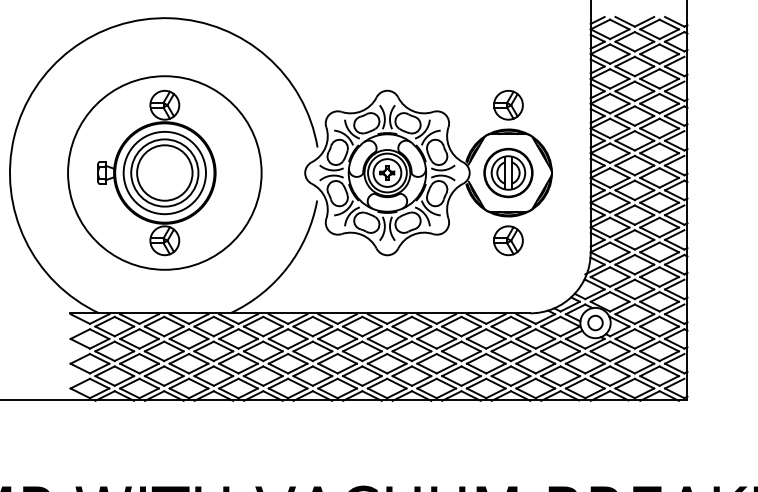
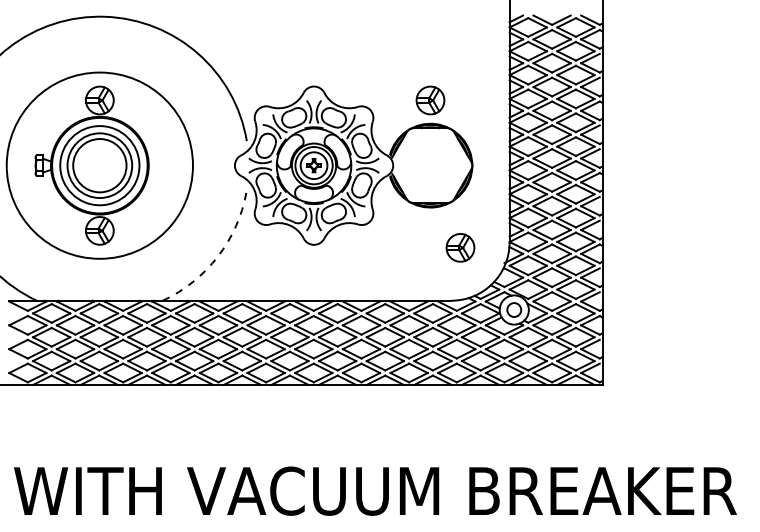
part: (508, 172) -> (430, 165), removed
part: (508, 240) -> (460, 247), moved
arc: (287, 267) -> (217, 256), solid -> dashed

